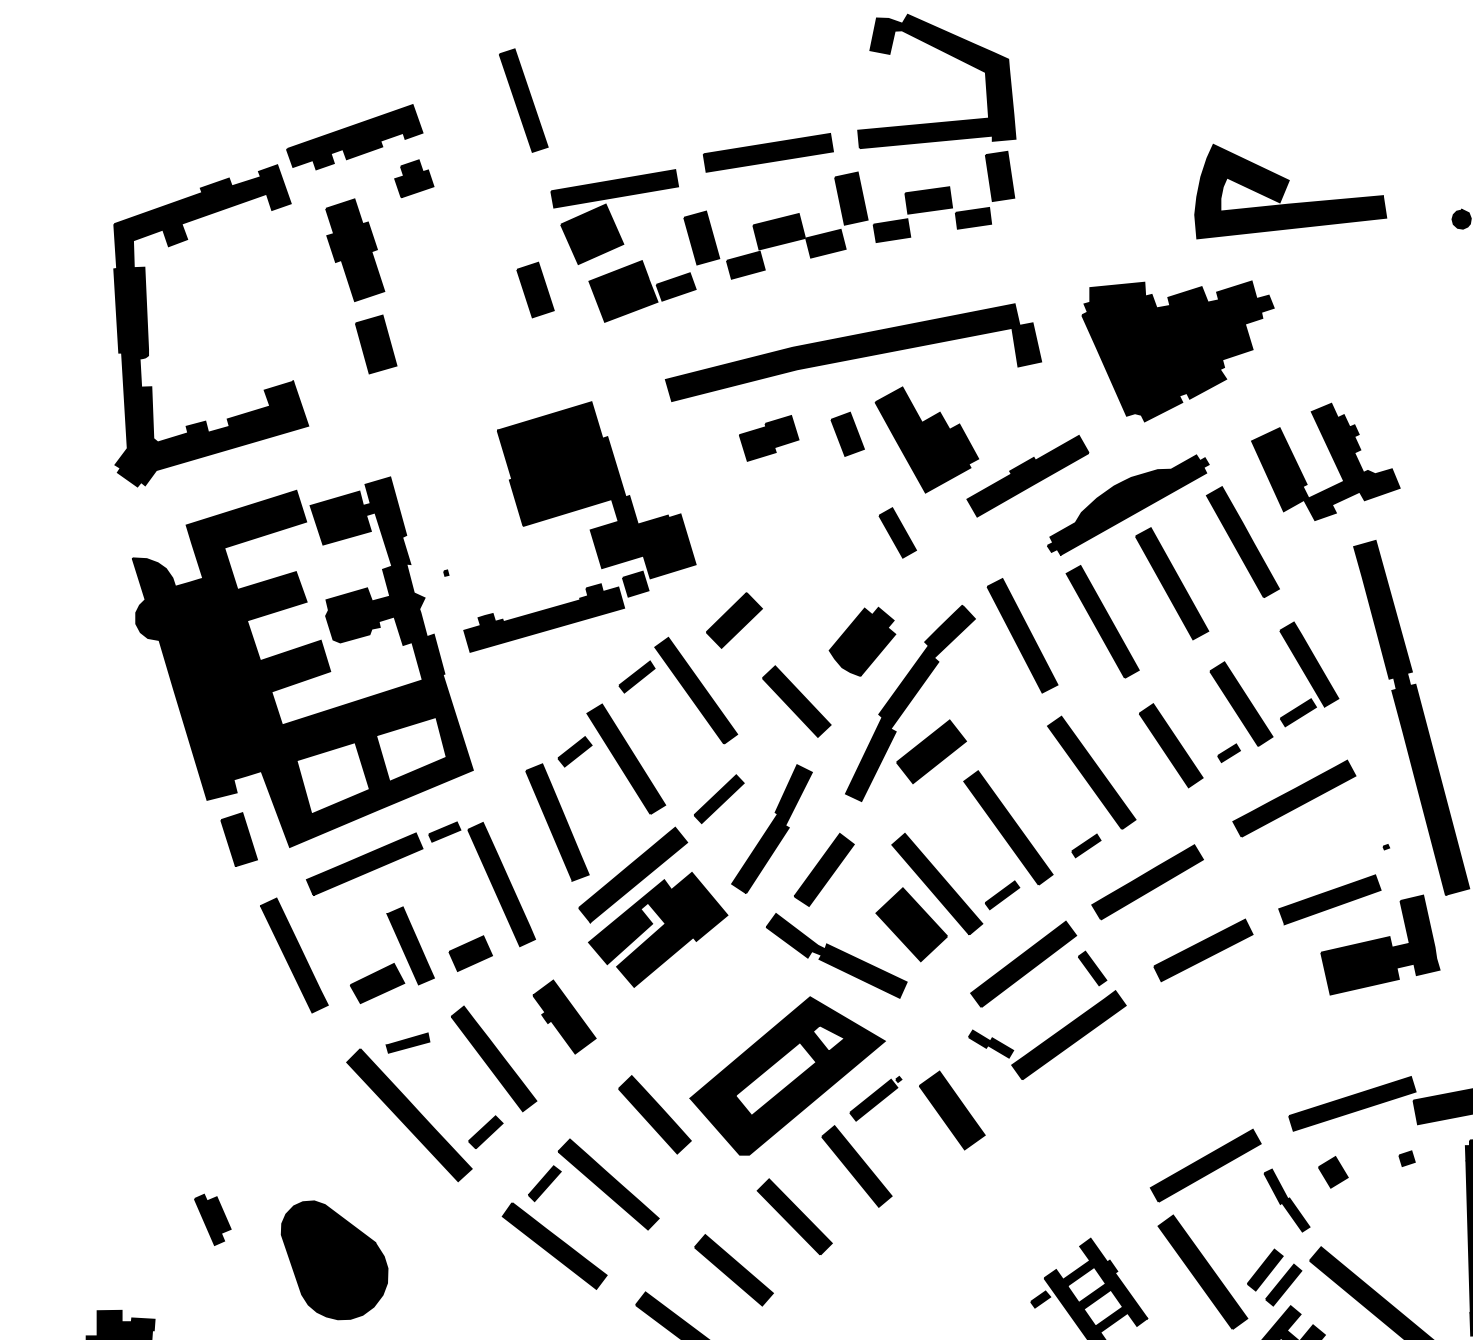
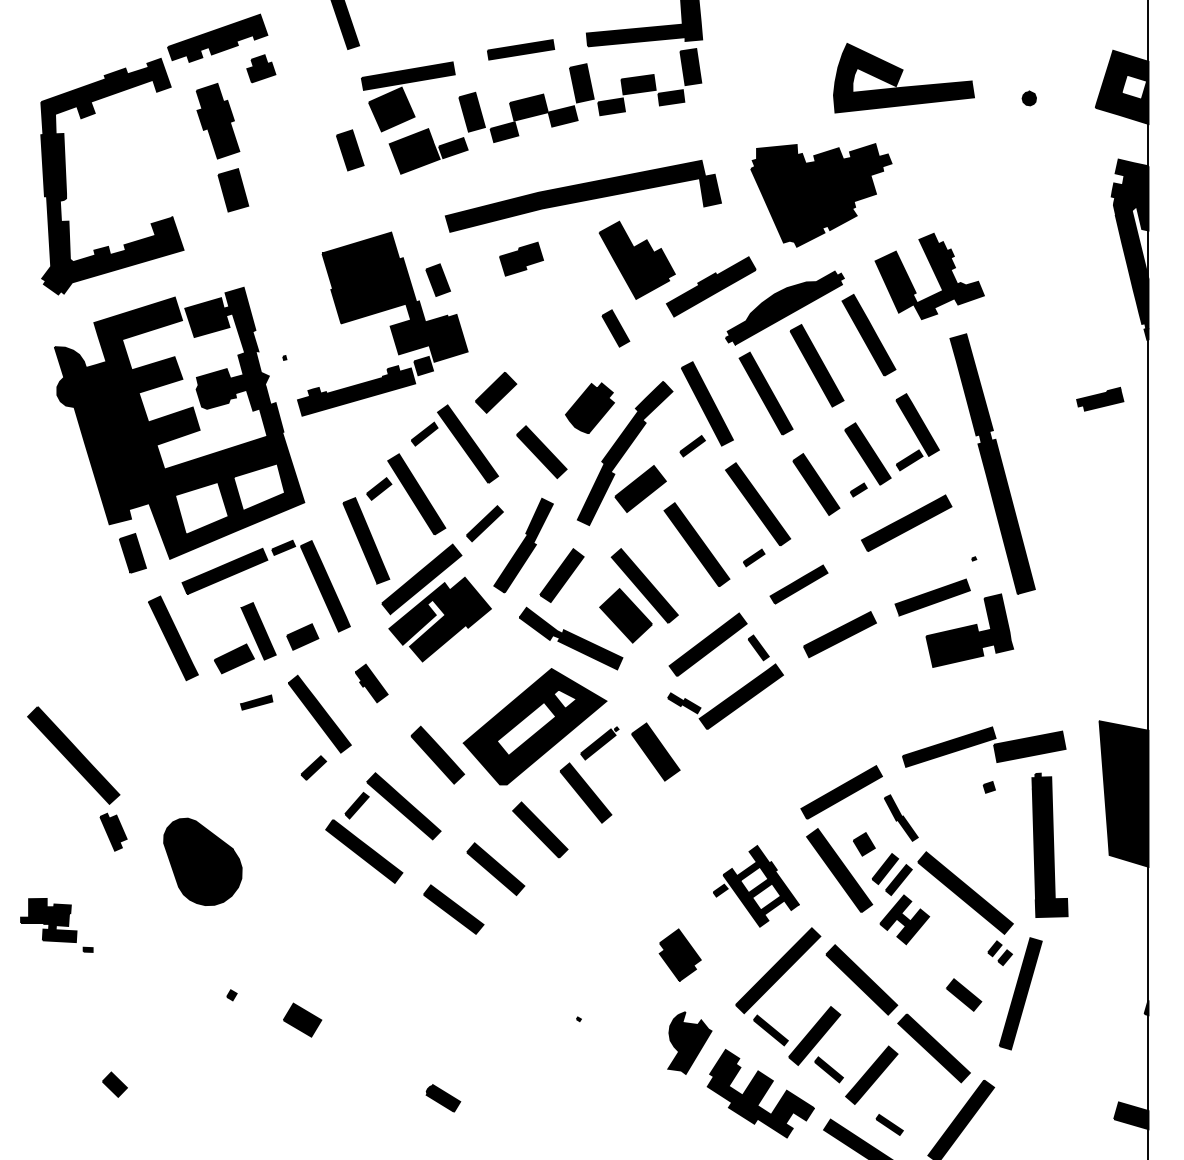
part: (767, 152) -> (520, 49), size x0.7
part: (846, 433) -> (437, 279), moved
part: (1146, 882) -> (798, 584), size x0.7
part: (1002, 895) -> (692, 446), moved
part: (564, 1017) -> (371, 683), size x0.7
part: (409, 1115) -> (73, 755), moved
part: (1333, 1172) -> (864, 844), moved

